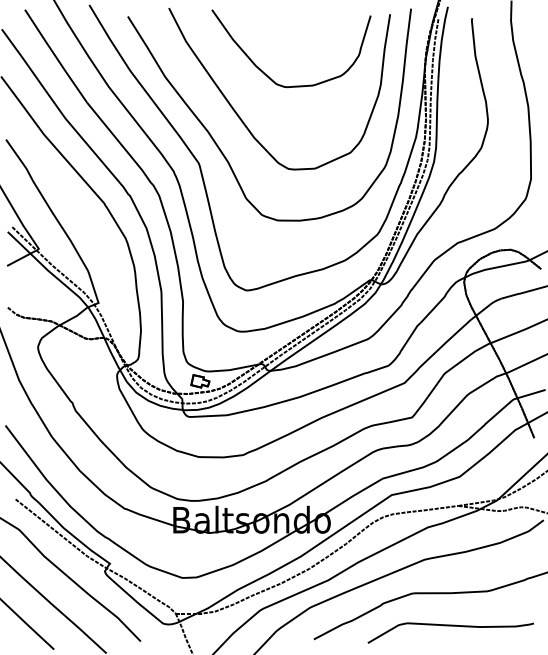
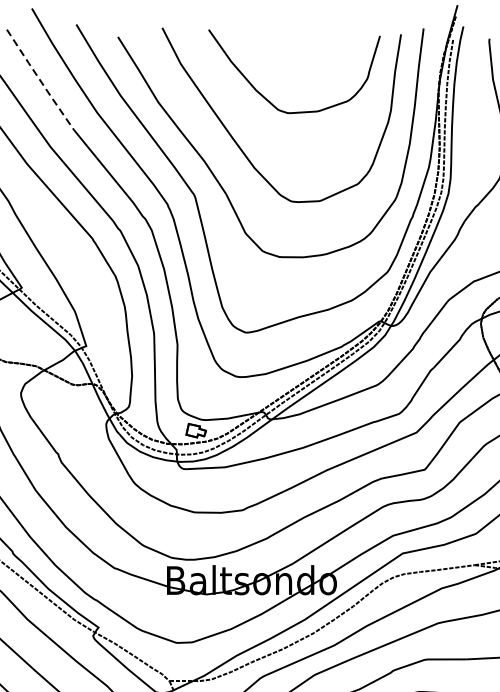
line: (55, 56) -> (39, 80), solid -> dashed

